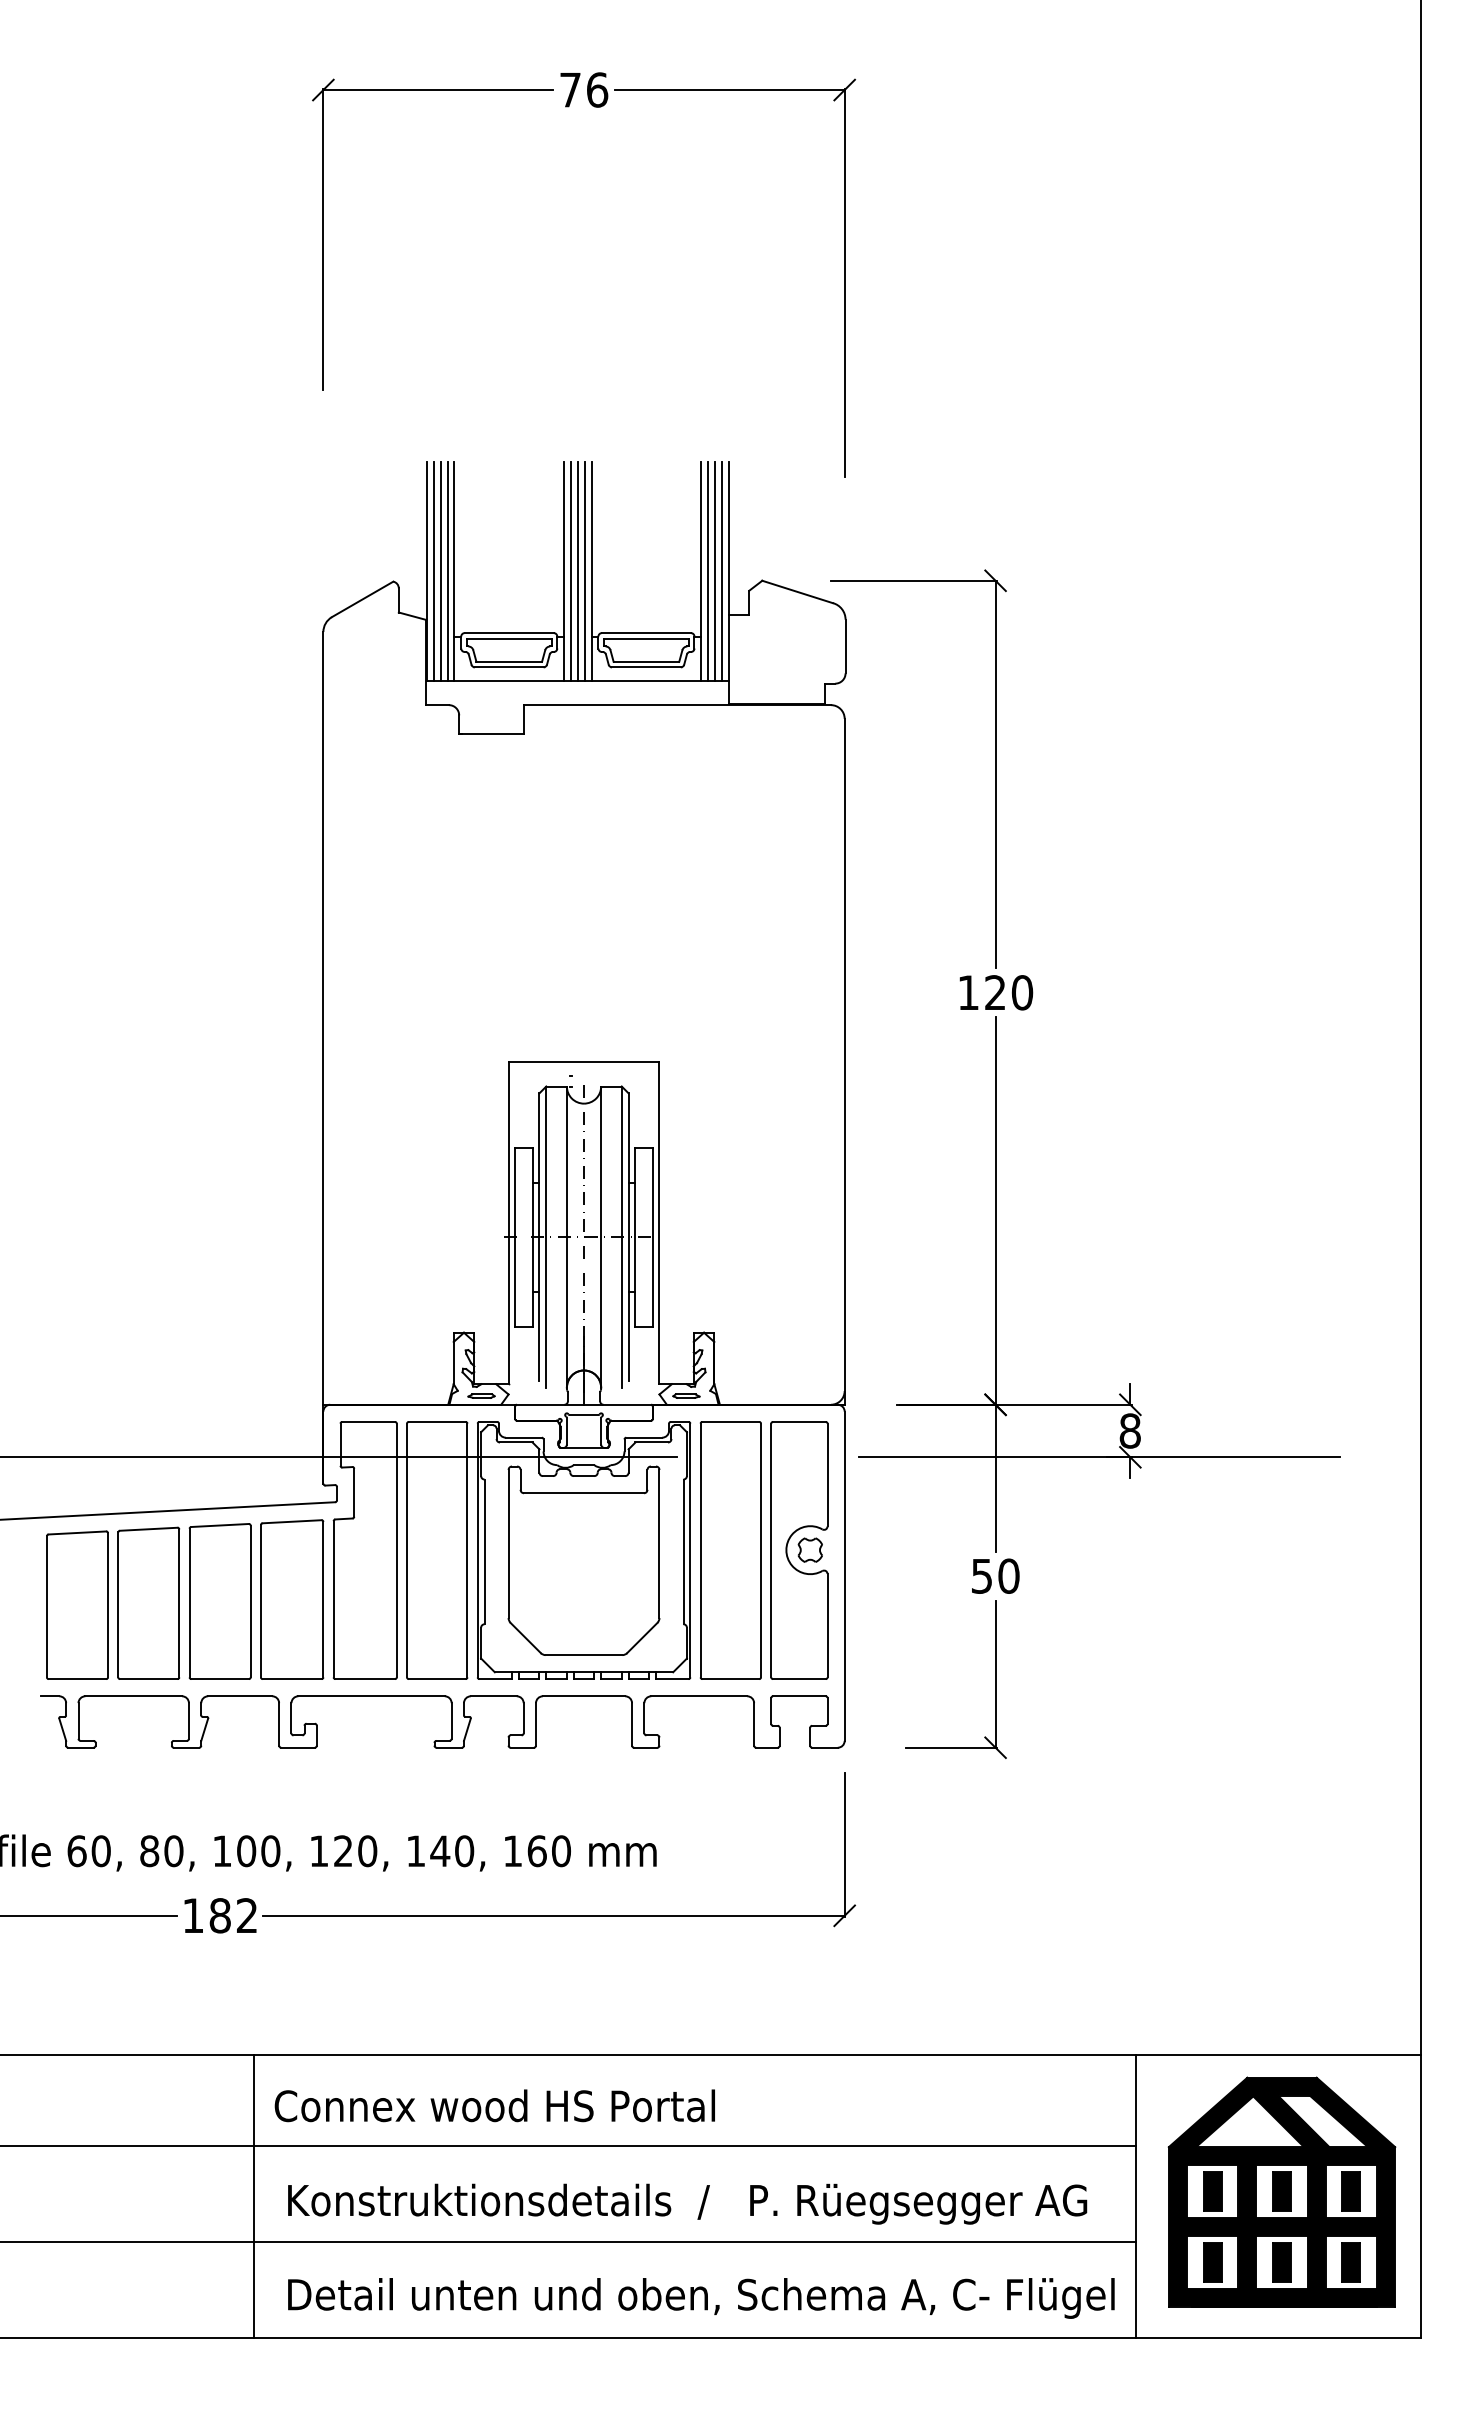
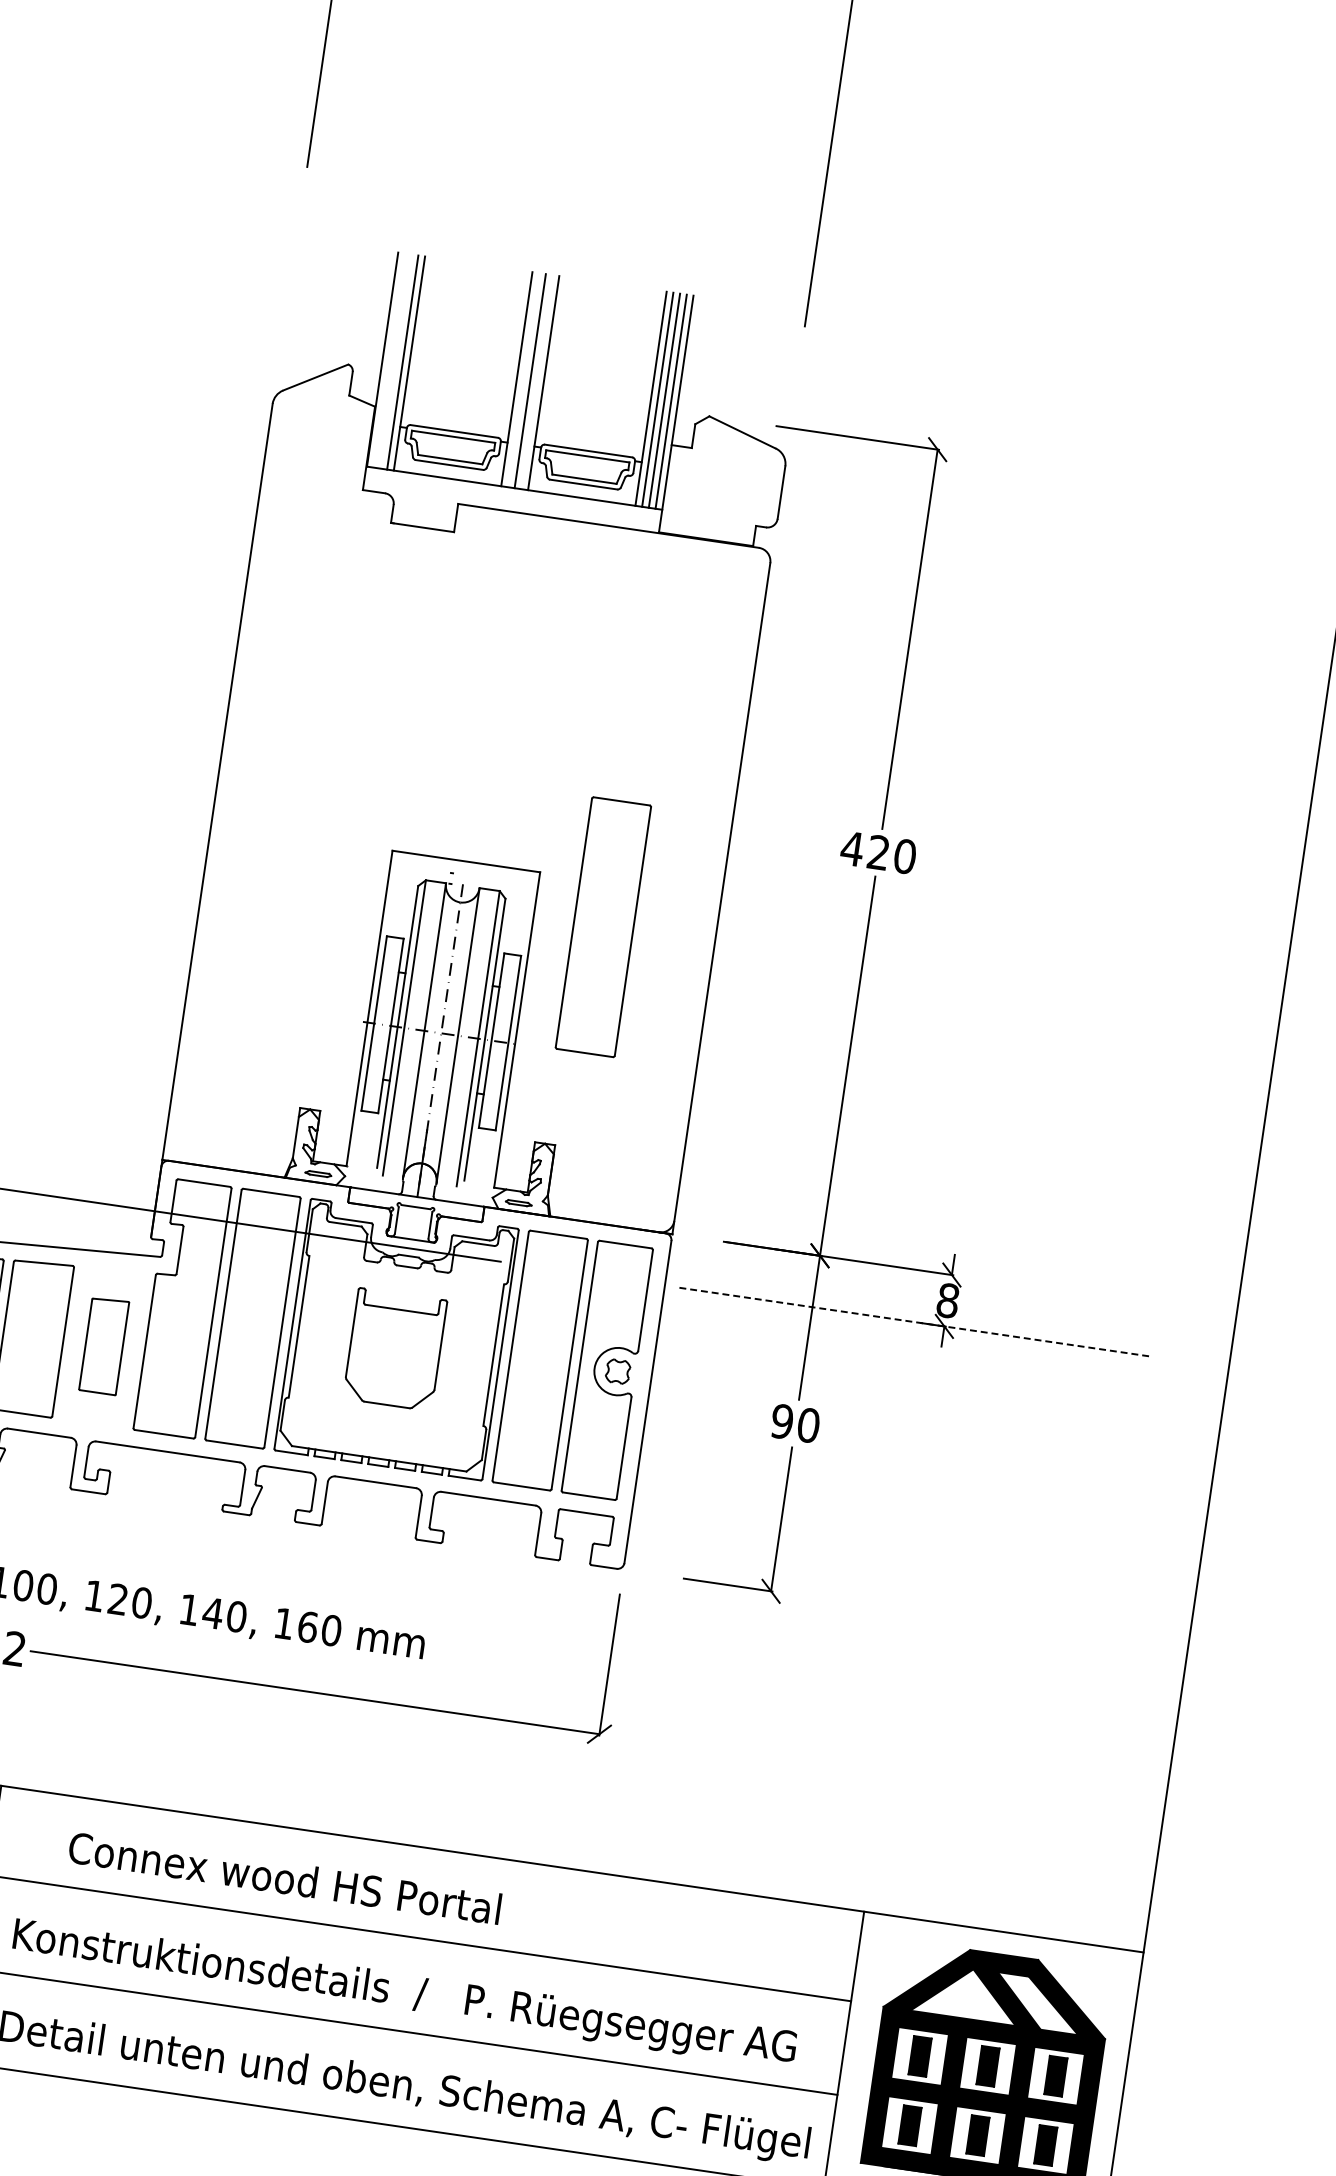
line: (433, 571) -> (389, 360), removed
line: (440, 571) -> (395, 361), removed
line: (571, 571) -> (524, 380), removed
line: (584, 571) -> (536, 381), removed
text: (968, 992) -> (852, 848), 120 -> 420
part: (730, 1107) -> (603, 927), added
line: (1098, 1457) -> (913, 1322), solid -> dashed
part: (583, 1560) -> (394, 1349), size x0.6
text: (981, 1575) -> (781, 1420), 50 -> 90
part: (292, 1599) -> (104, 1345), size x0.6
text: (494, 2105) -> (284, 1877), moved

